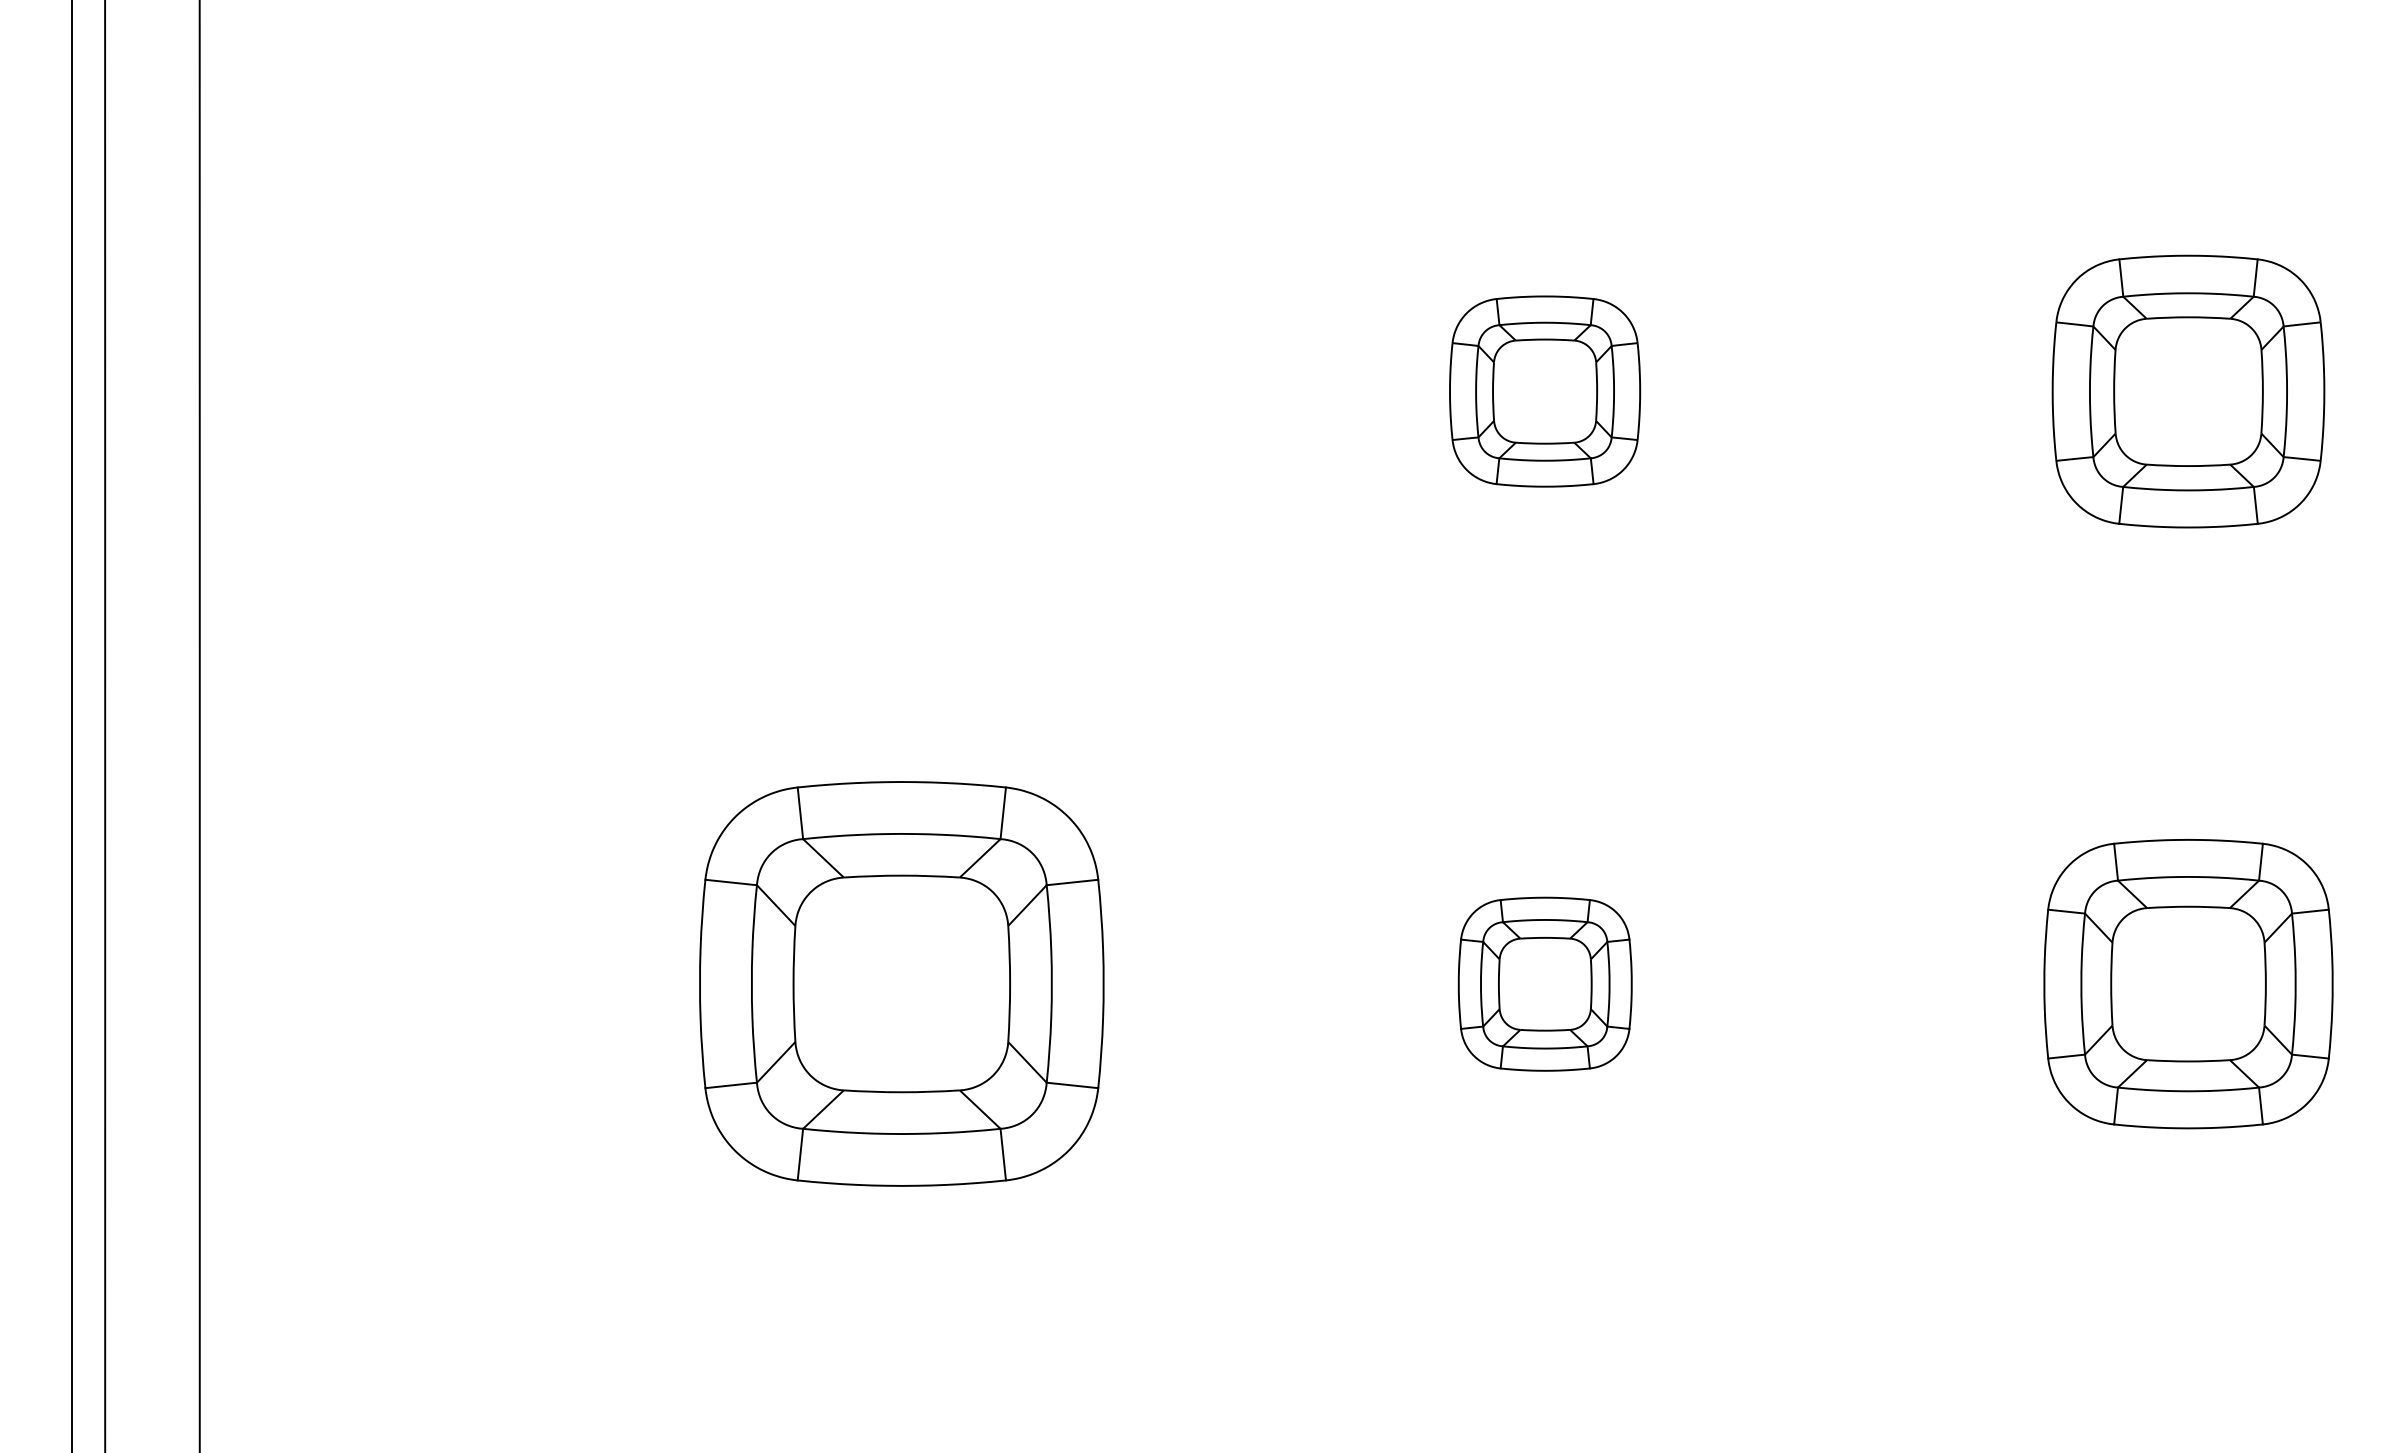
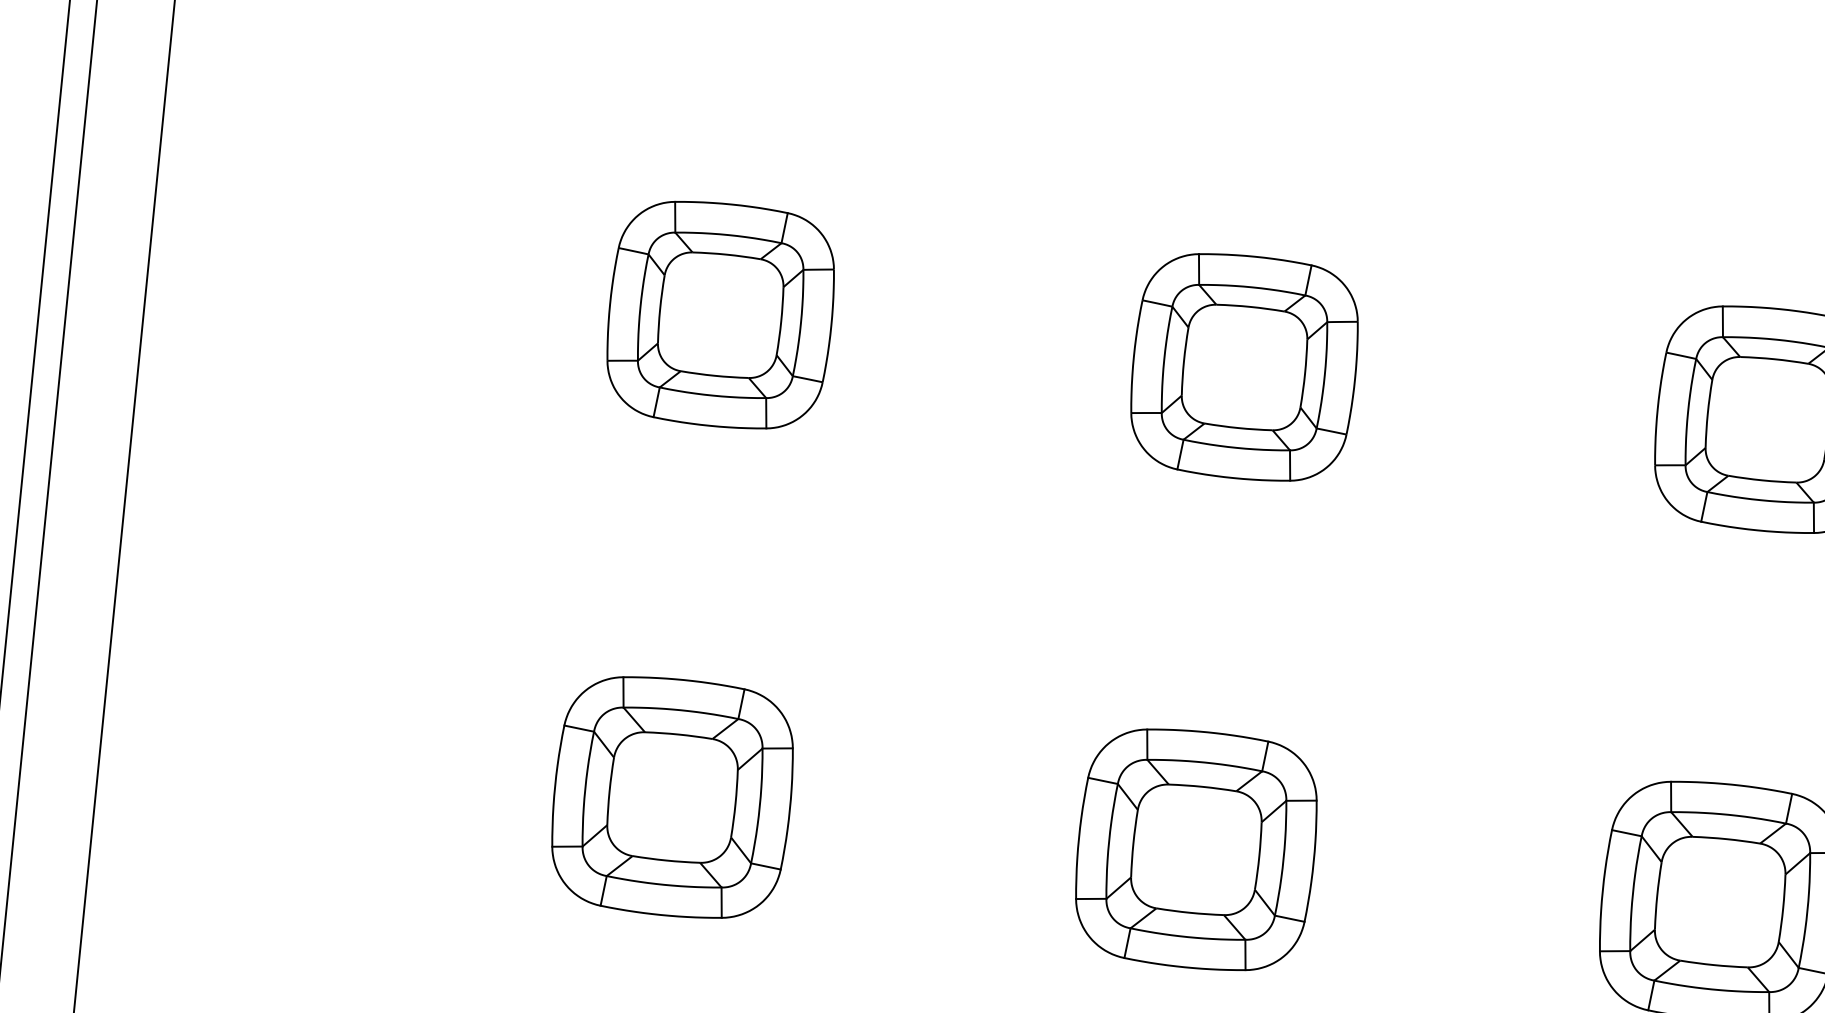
part: (901, 391) -> (720, 315), added
part: (1544, 391) -> (1244, 367), size x1.43
part: (901, 984) -> (672, 797), size x0.71
part: (1545, 984) -> (1196, 850), size x1.67

